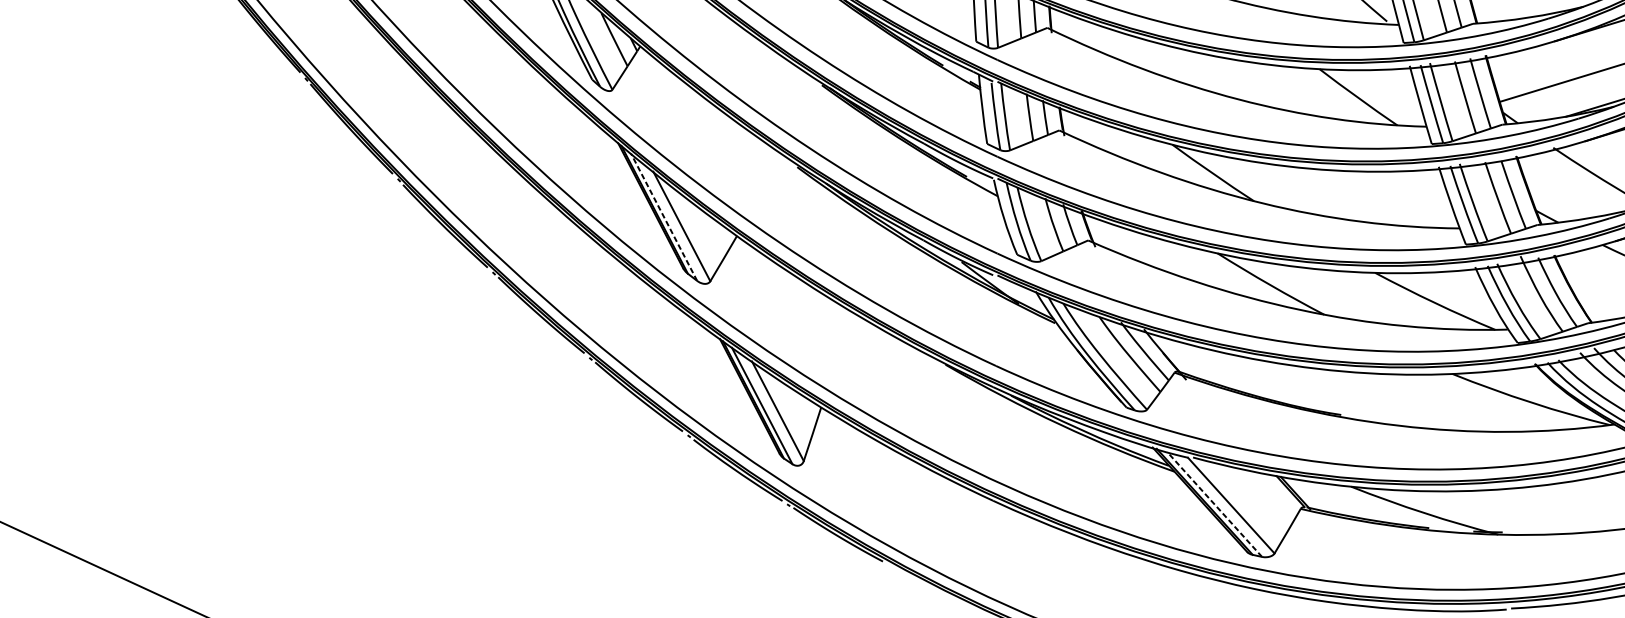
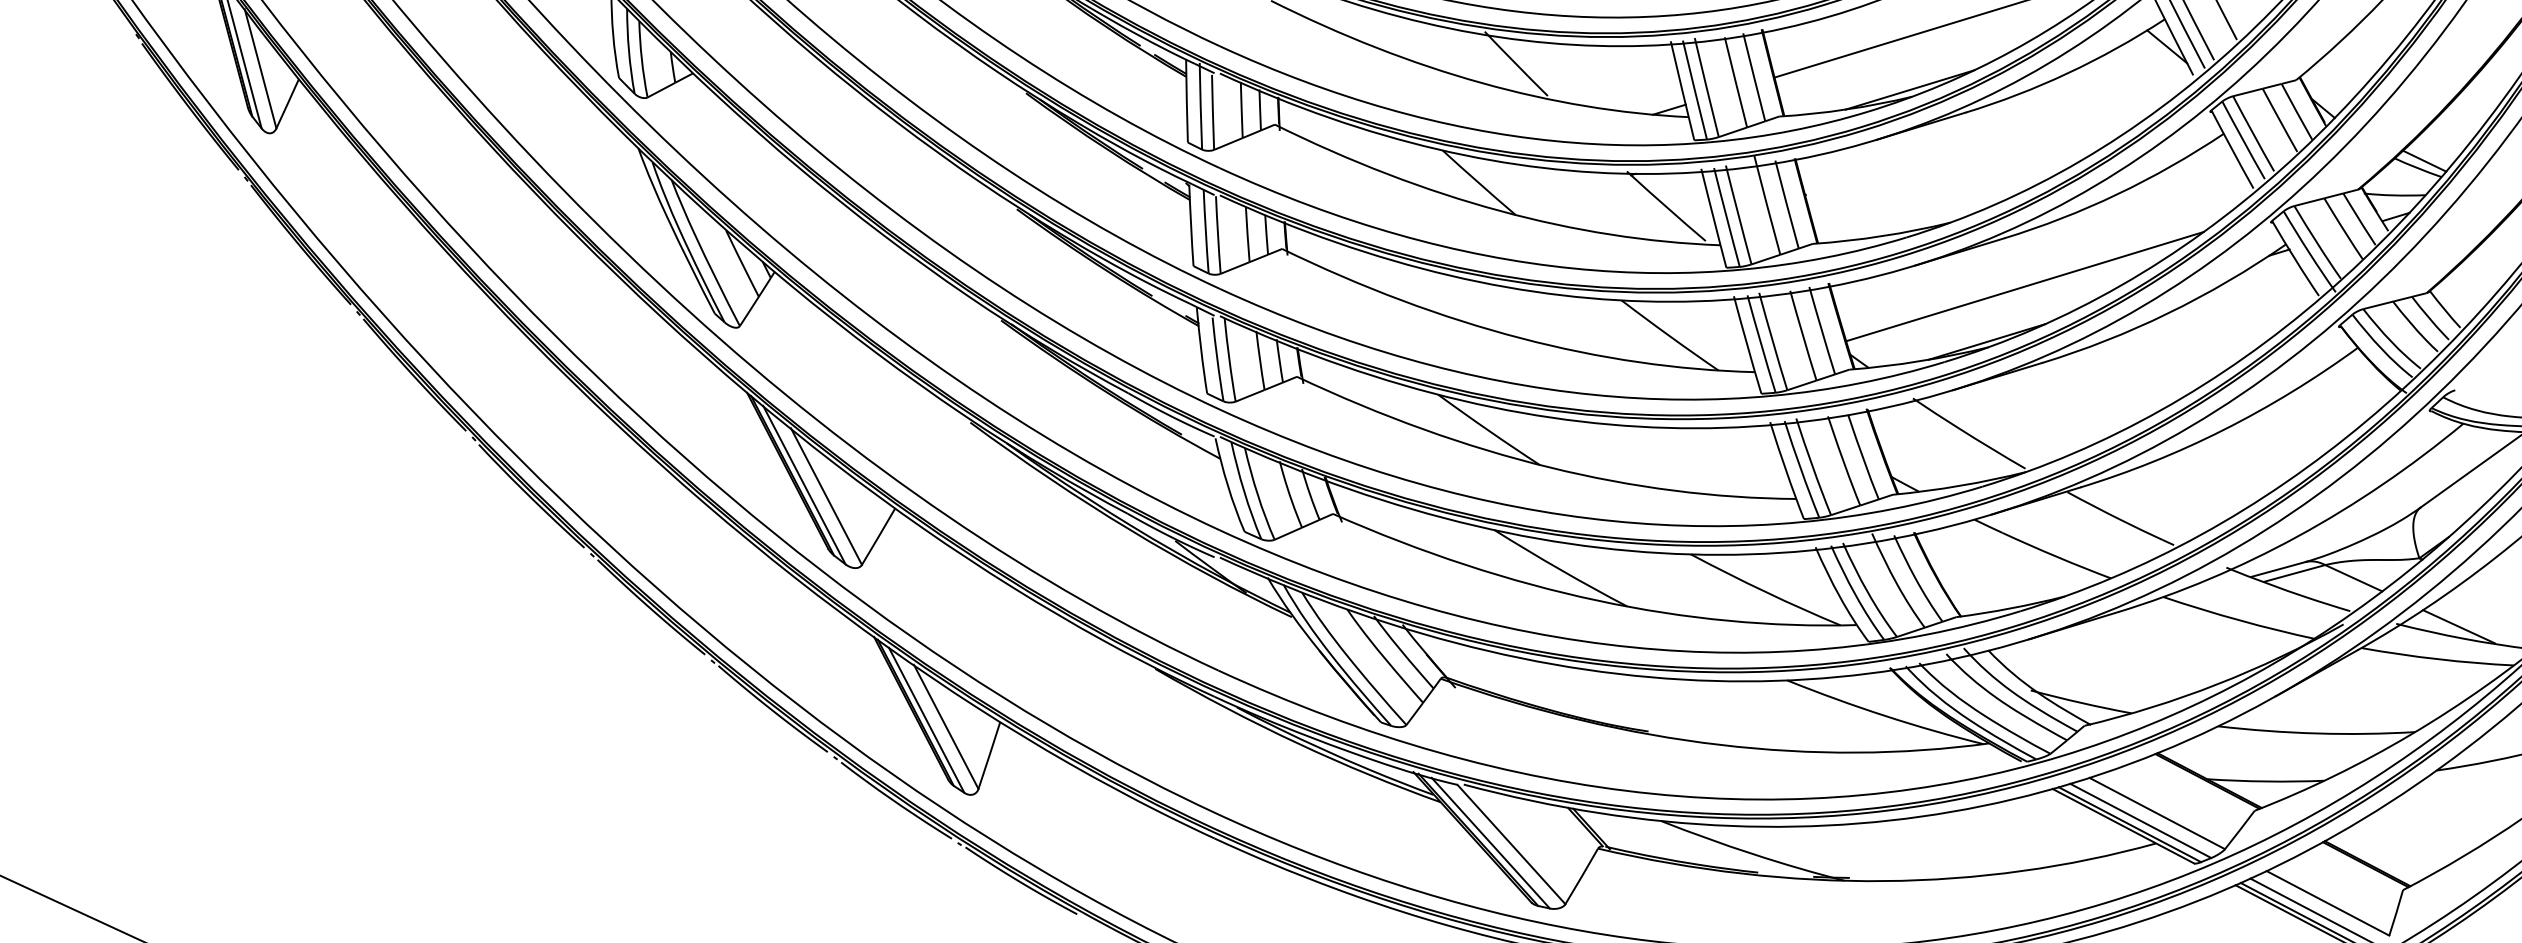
line: (664, 216) -> (804, 484), dashed -> solid
line: (1214, 503) -> (1490, 842), dashed -> solid

